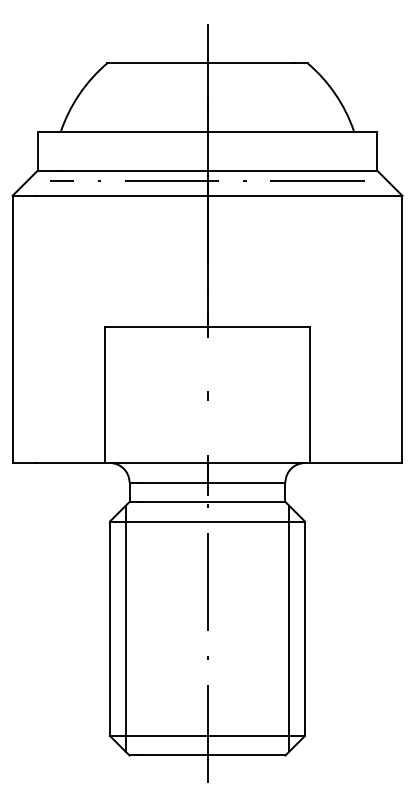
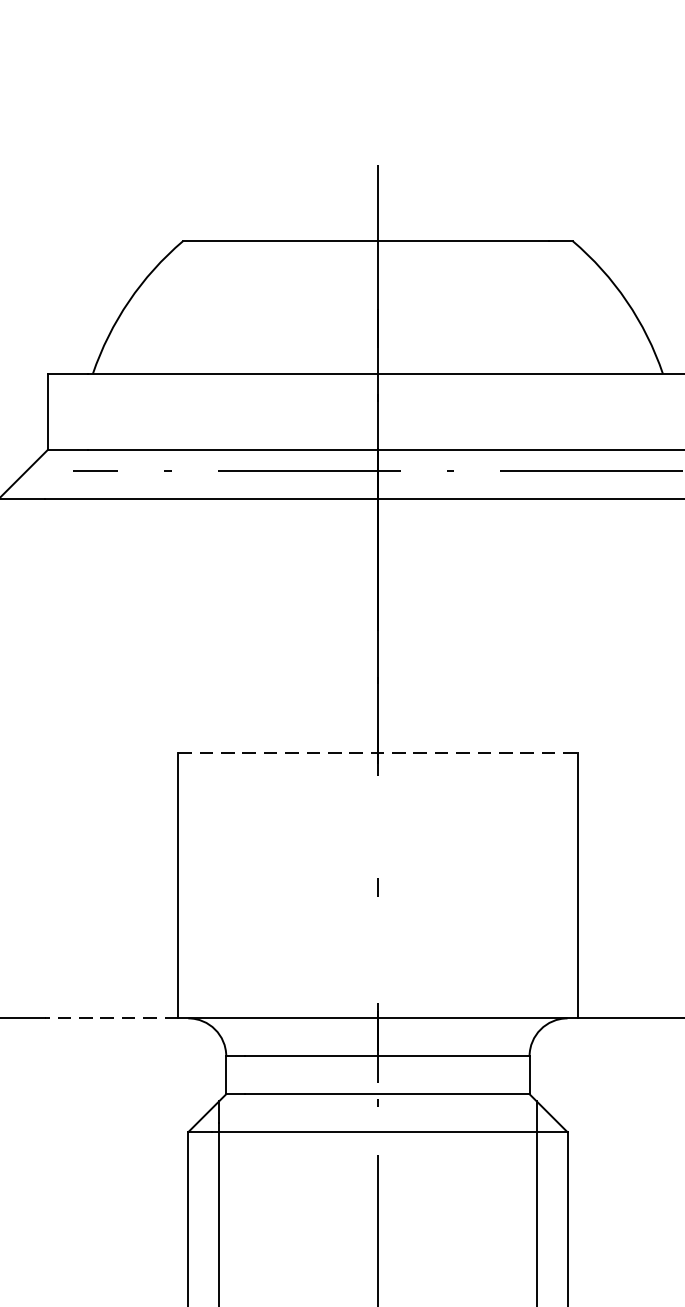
line: (207, 326) -> (377, 752), solid -> dashed
line: (70, 463) -> (111, 1019), solid -> dashed

